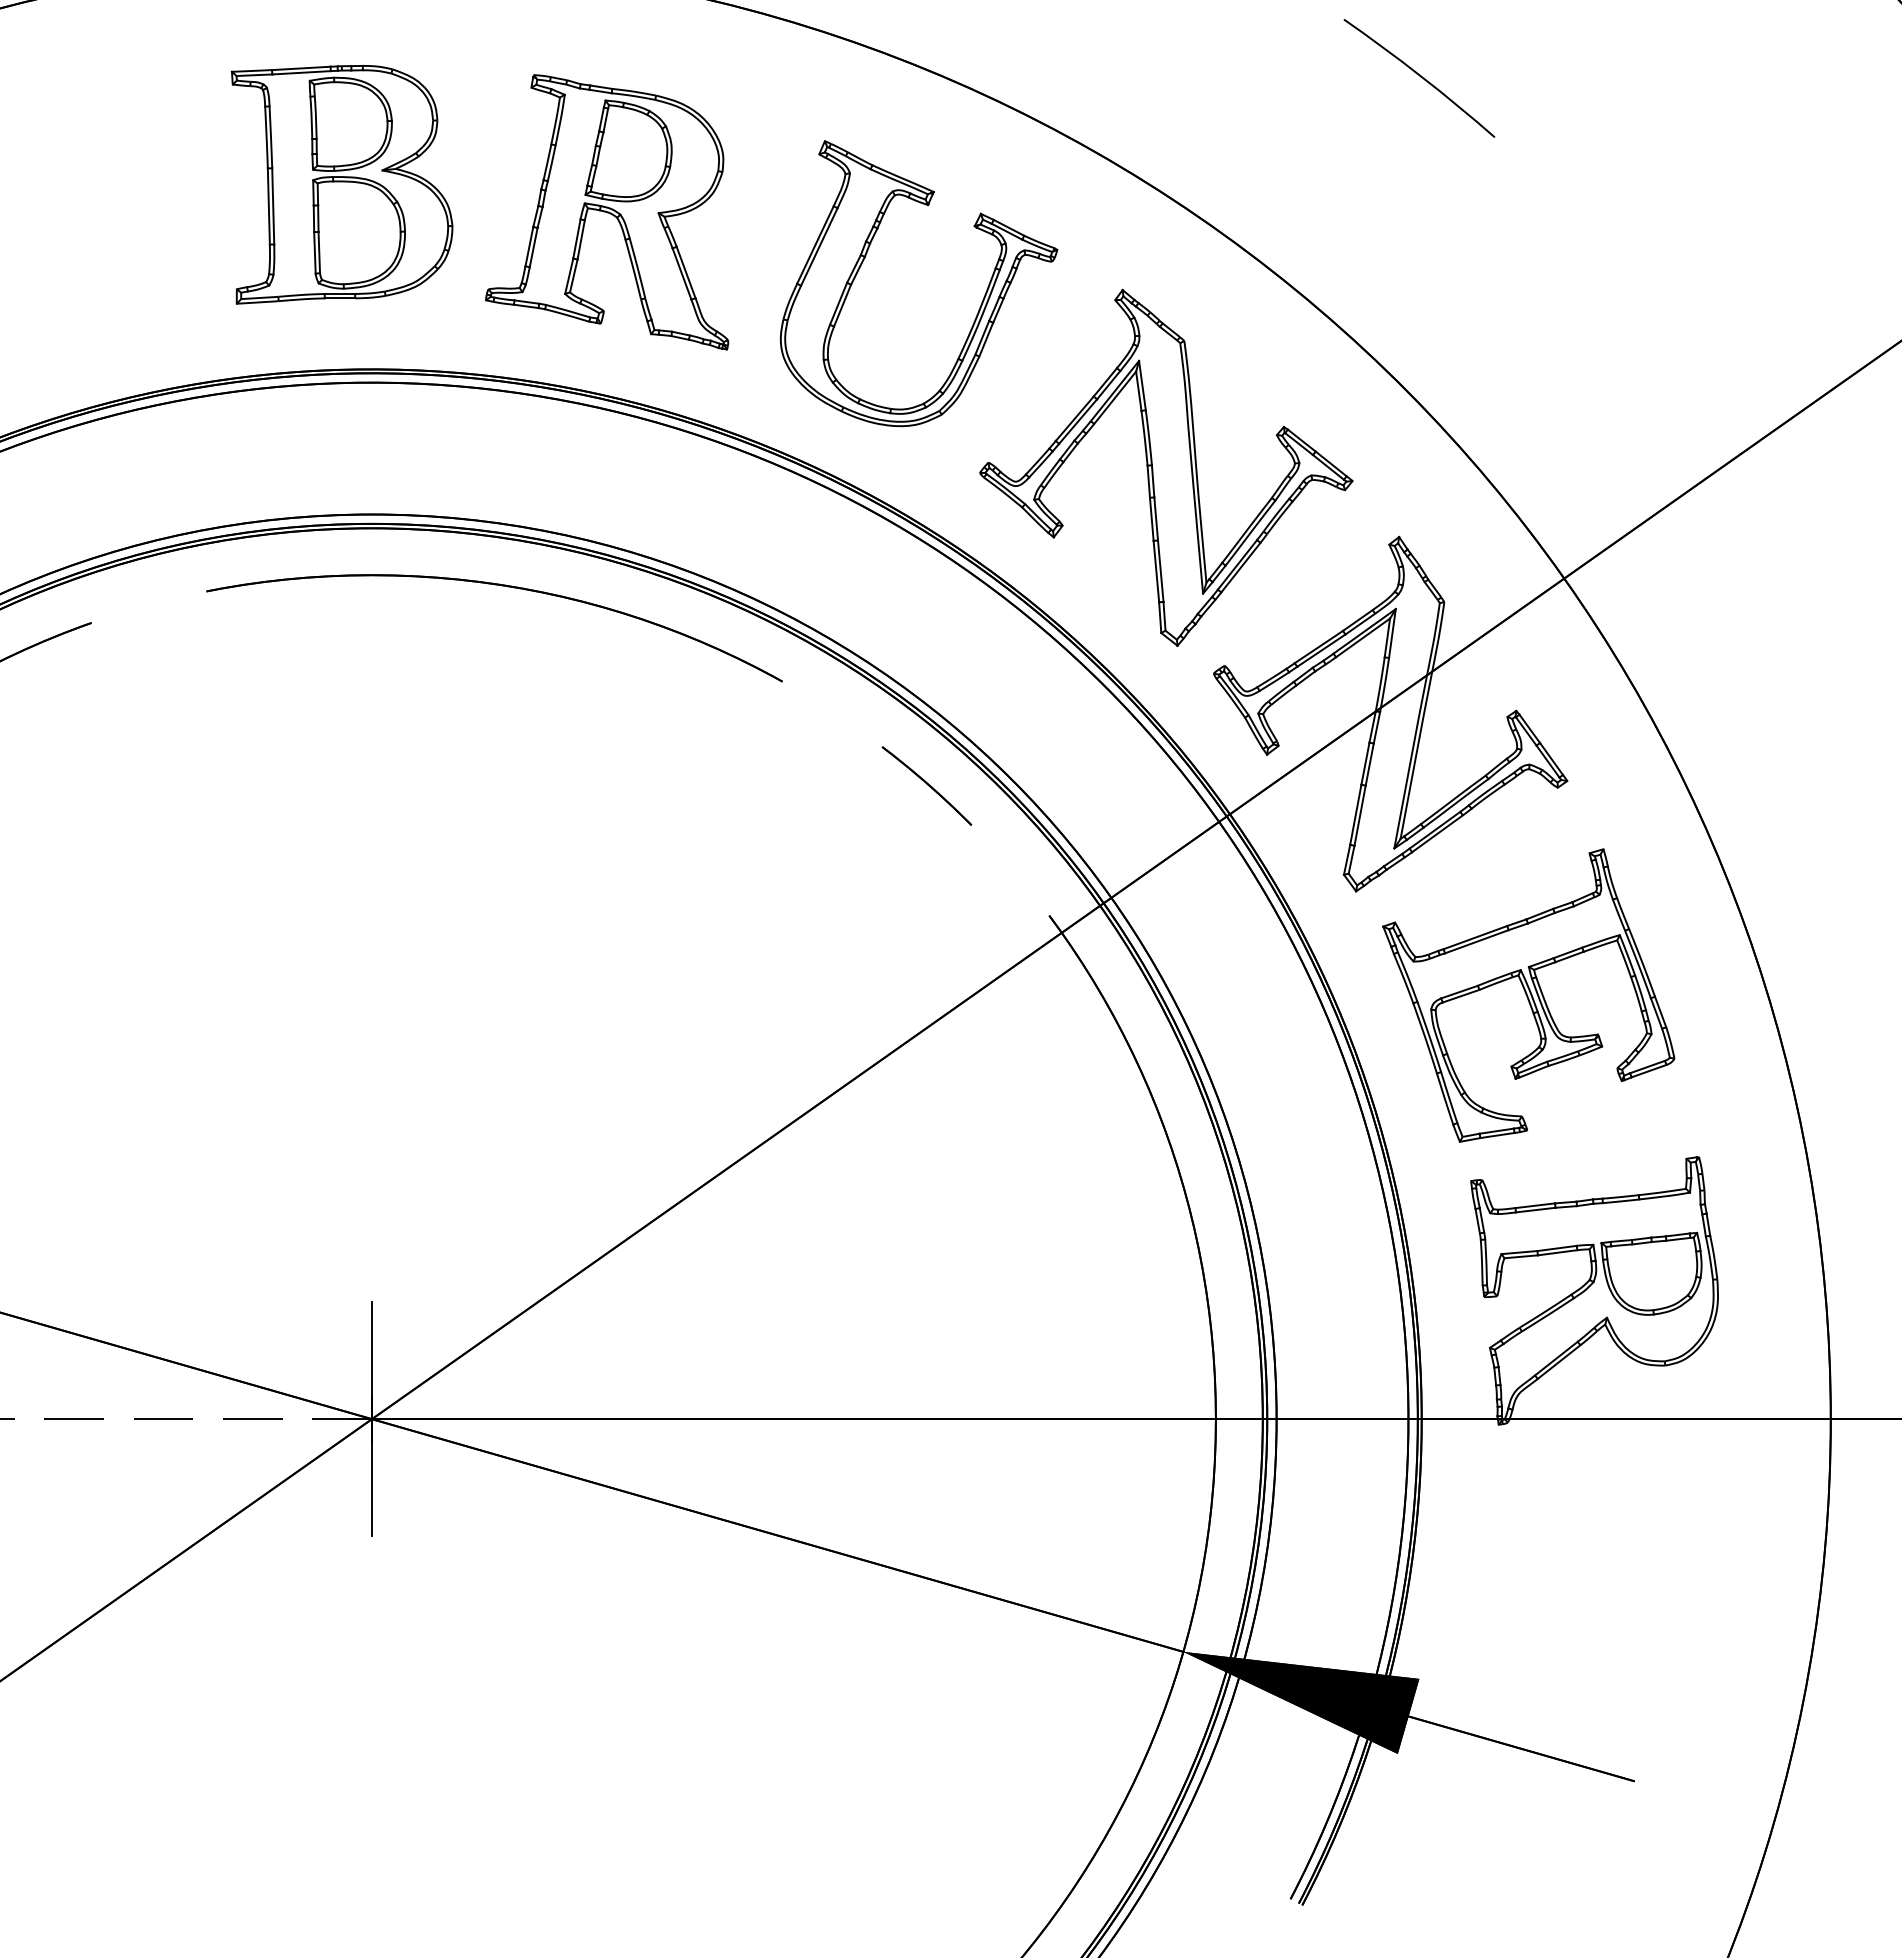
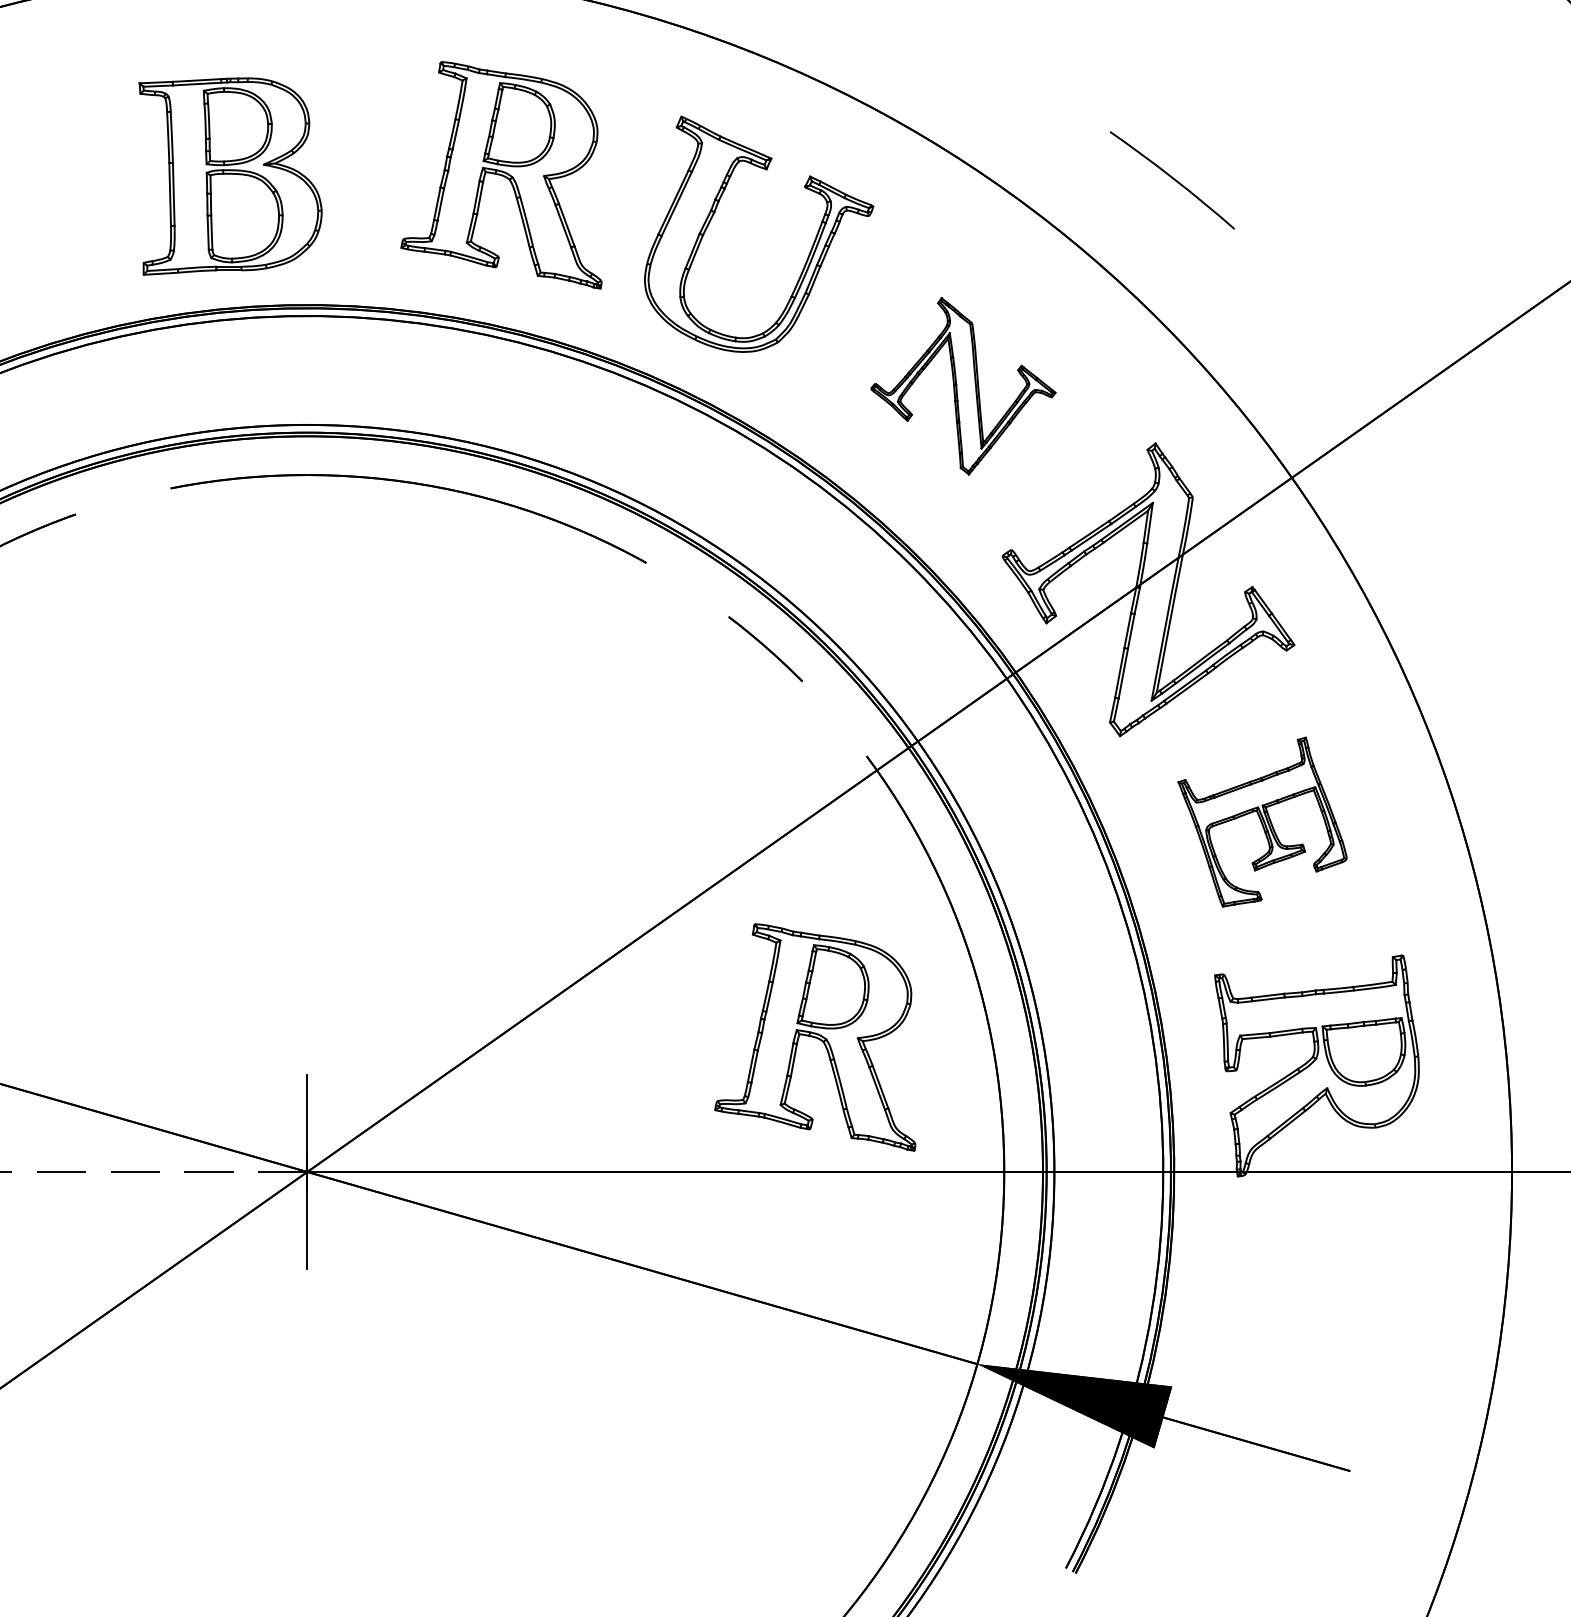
arc: (1420, 77) -> (1173, 179), moved
part: (341, 184) -> (230, 176), moved
part: (1166, 467) -> (963, 386), size x0.6
part: (1528, 995) -> (1262, 822), size x0.7
part: (987, 1256) -> (815, 1037), added

